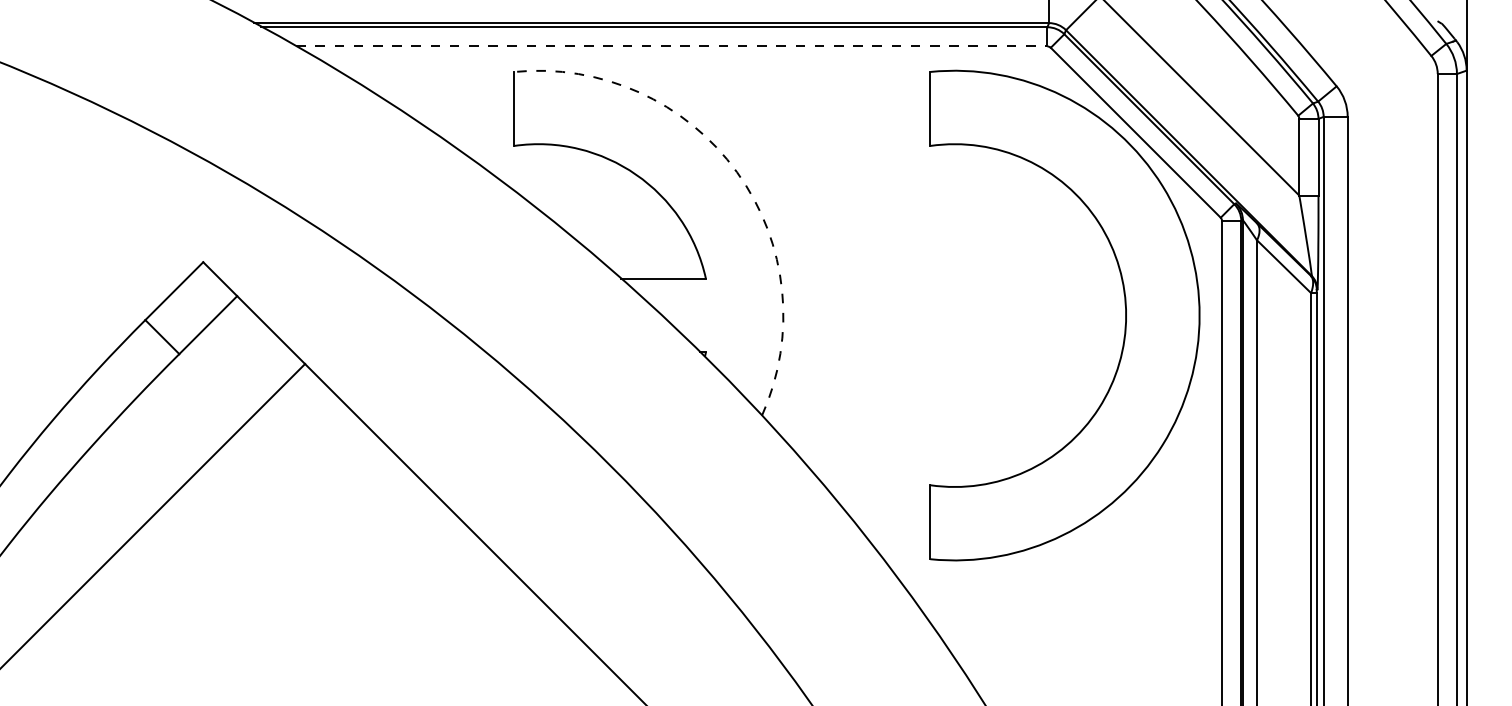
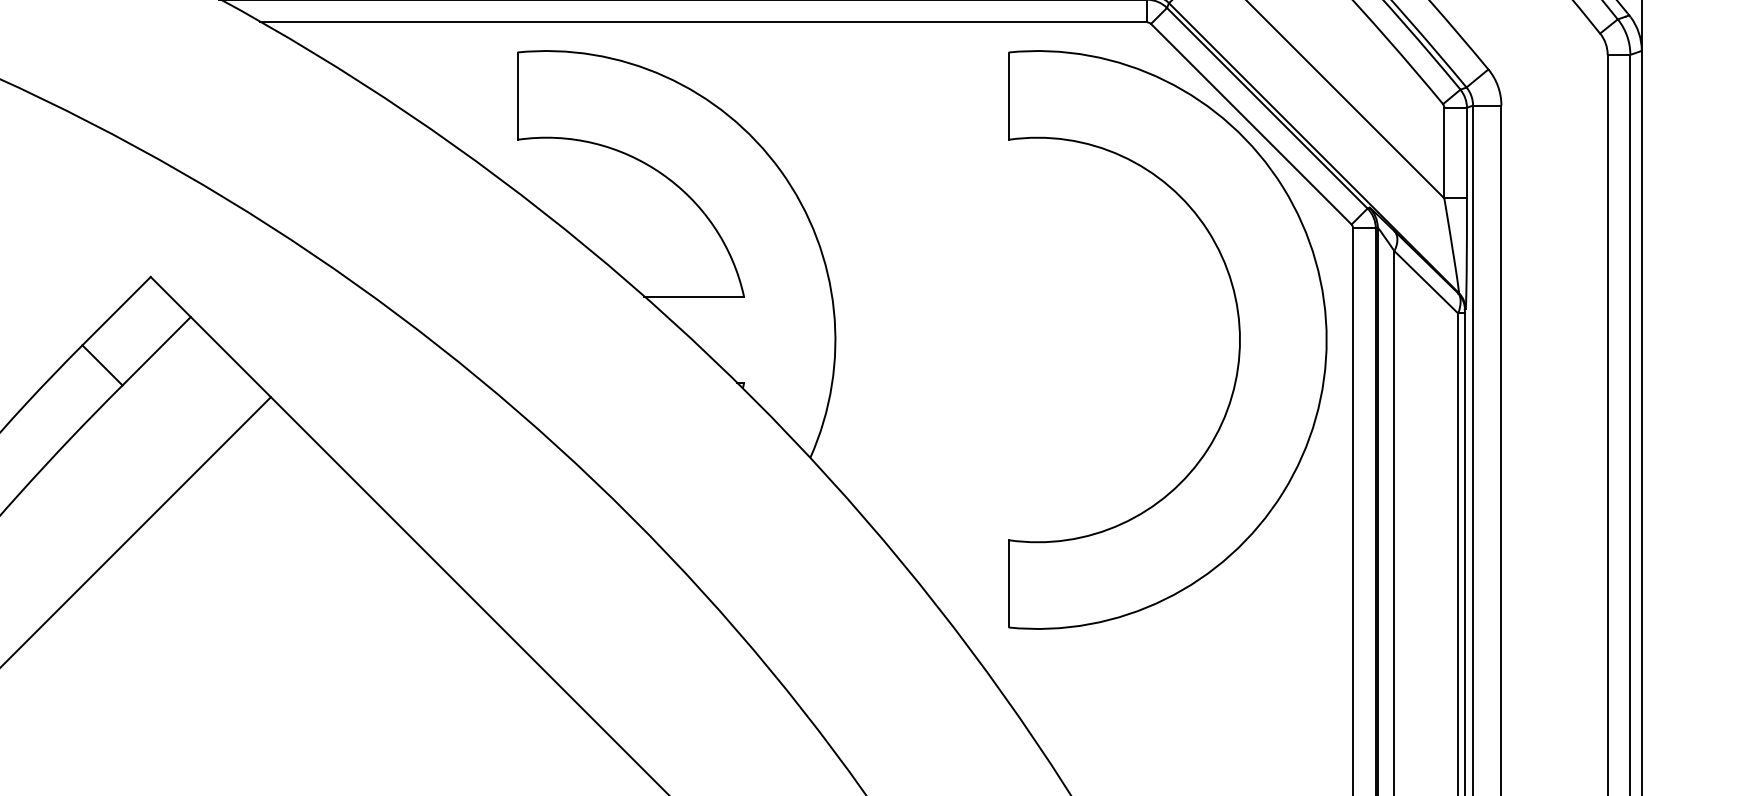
line: (671, 46) -> (703, 22), dashed -> solid
arc: (737, 172) -> (781, 171), dashed -> solid

